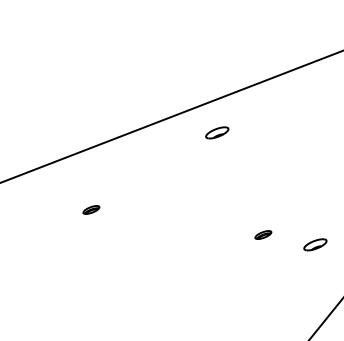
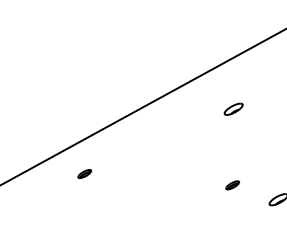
part: (217, 132) -> (233, 108), moved
part: (91, 209) -> (84, 173), moved
part: (263, 234) -> (232, 184), moved

